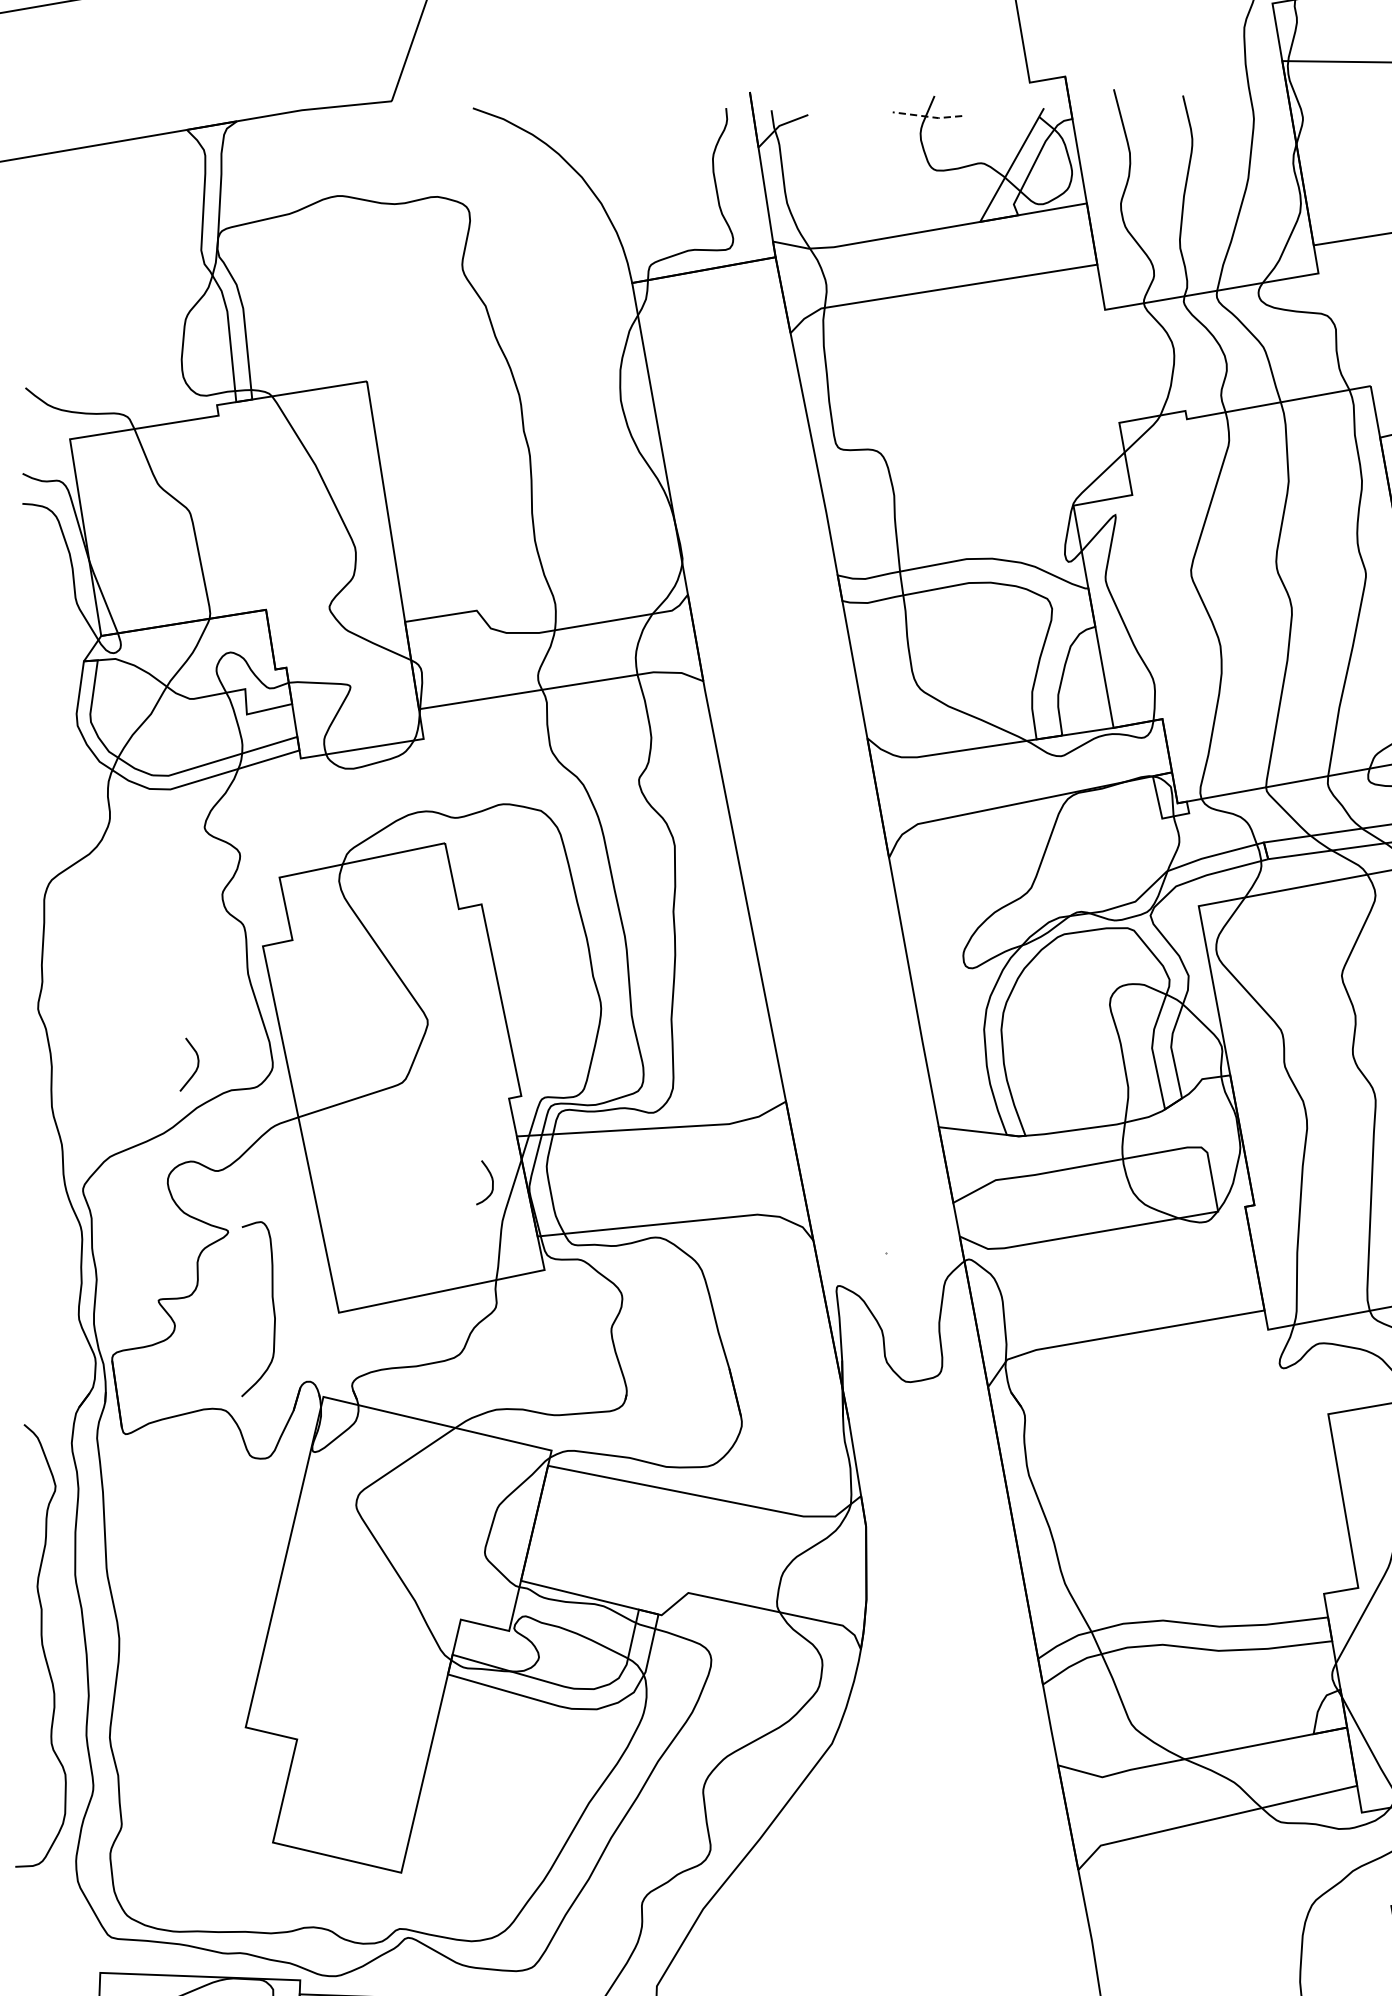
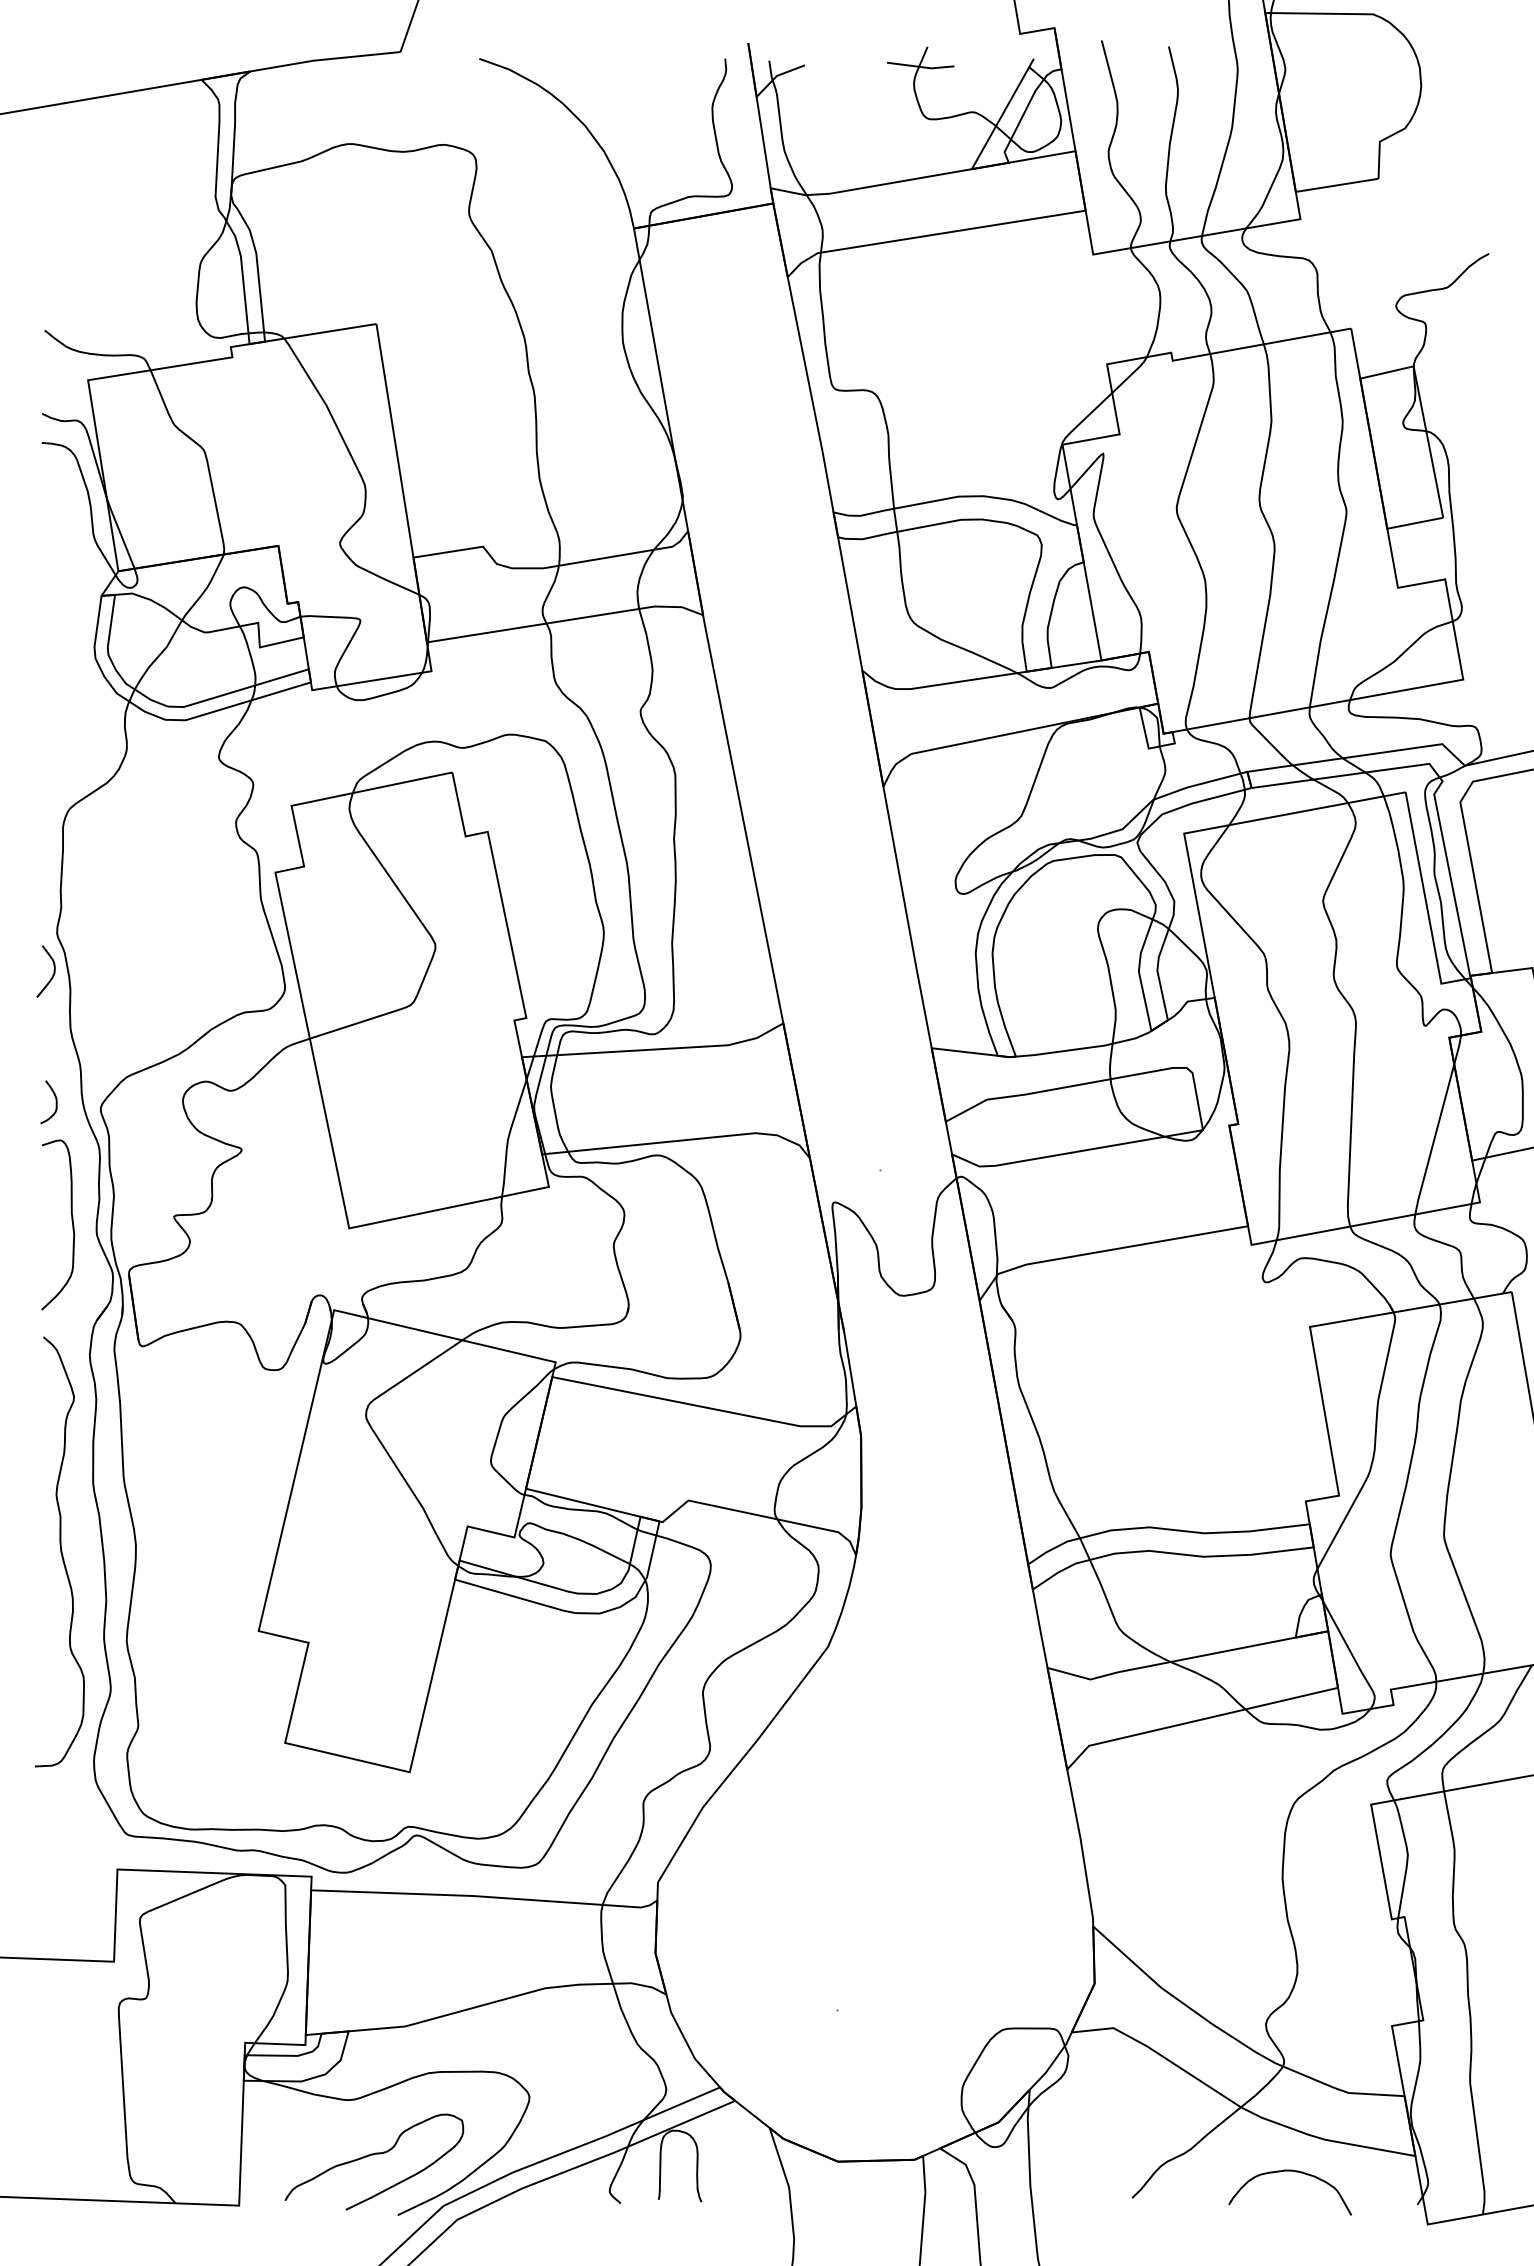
line: (928, 117) -> (921, 67), dashed -> solid
curve: (197, 1064) -> (53, 971), moved
curve: (491, 1183) -> (55, 1102), moved
curve: (272, 1305) -> (71, 1221), moved

